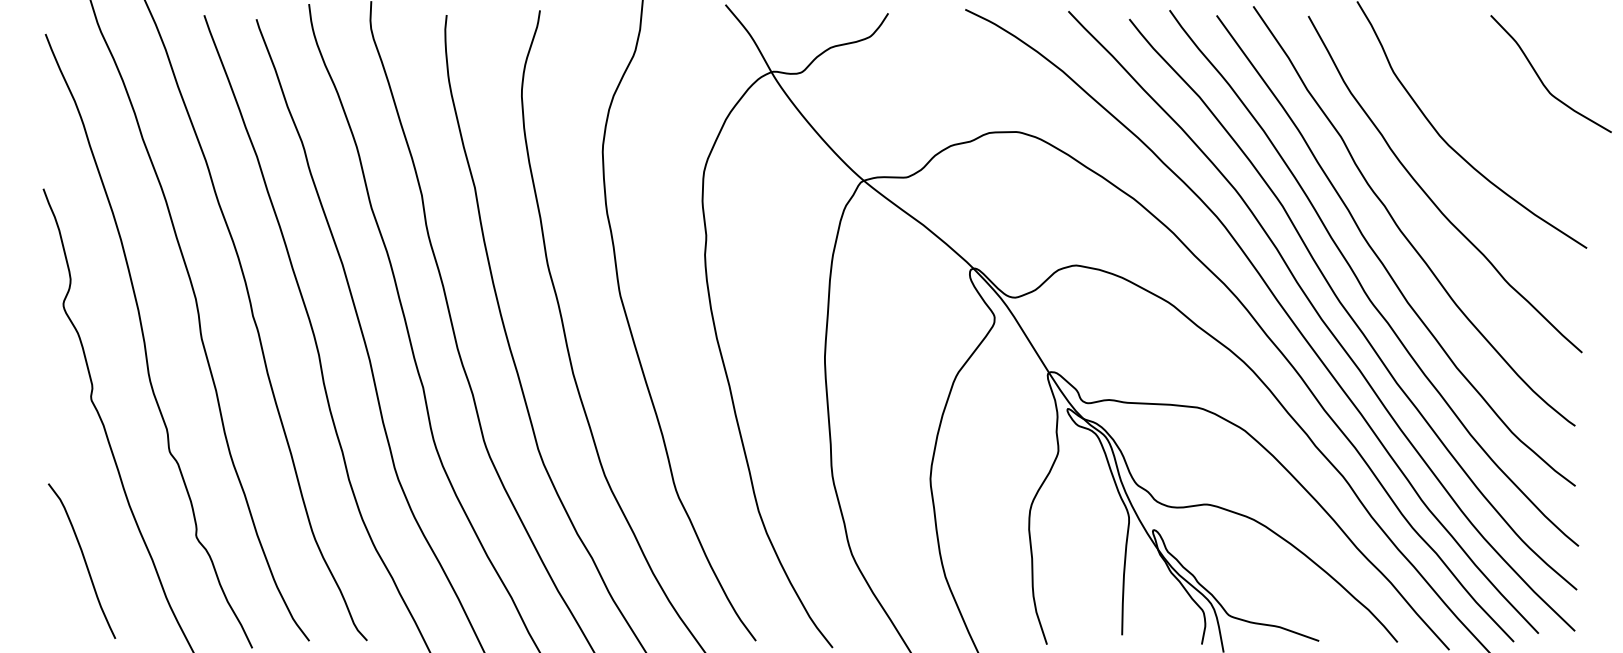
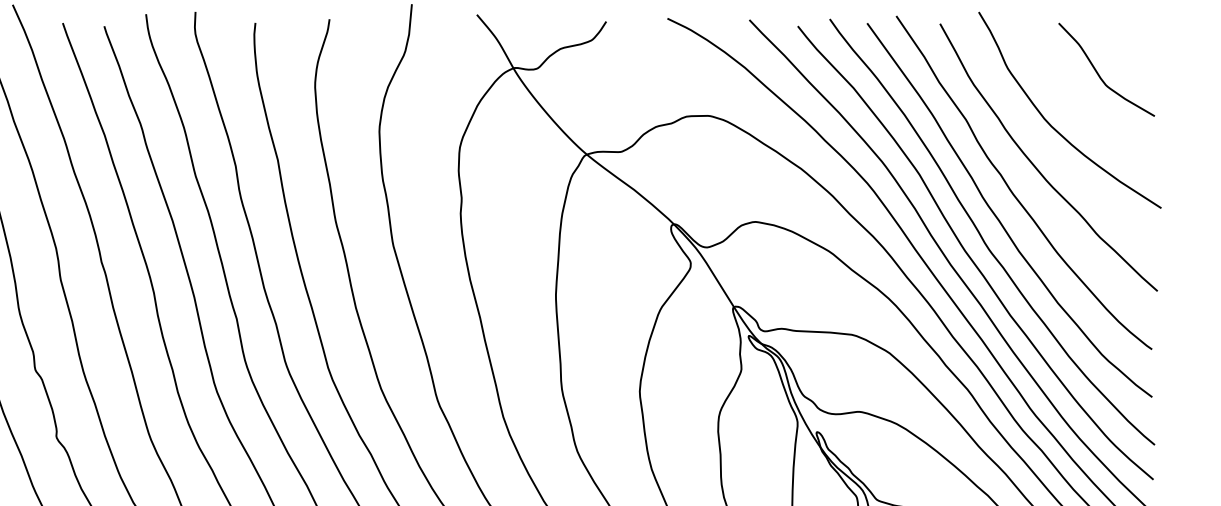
curve: (1541, 79) -> (1099, 74), moved

